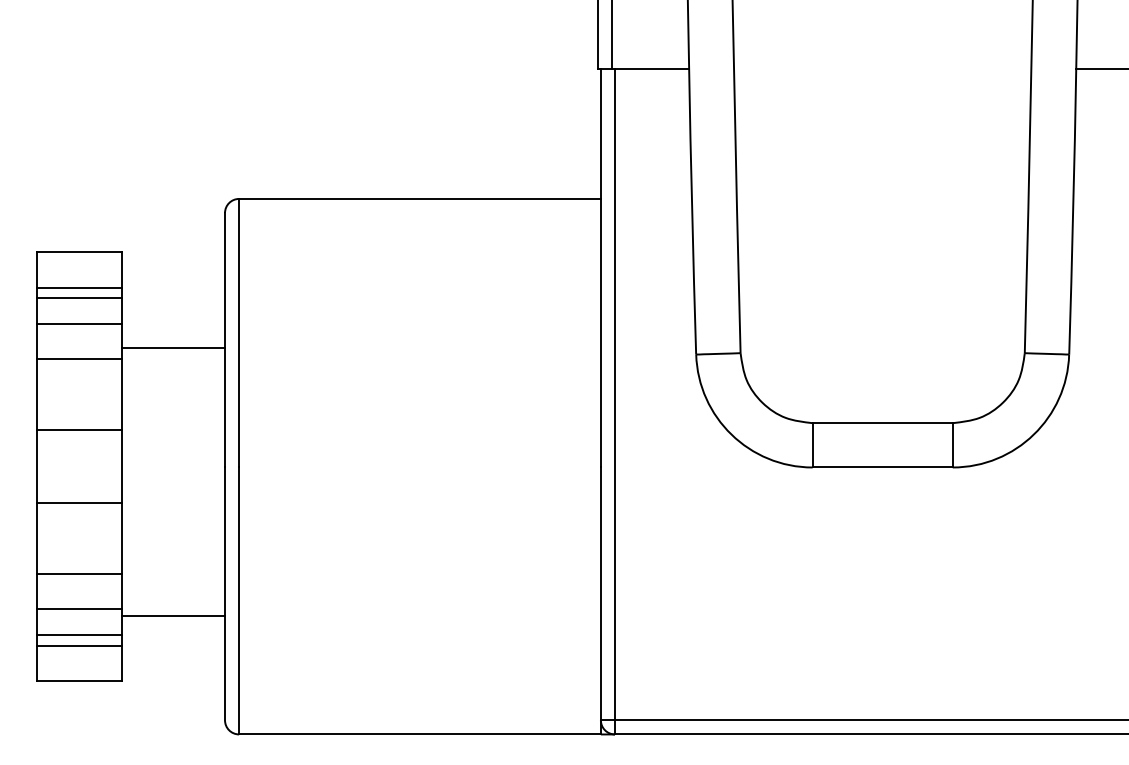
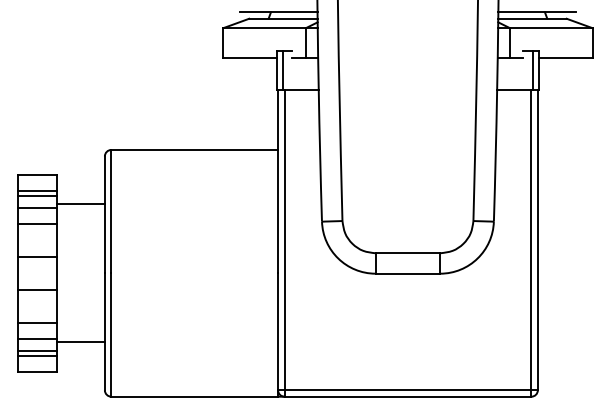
line: (172, 347) -> (80, 204), moved

